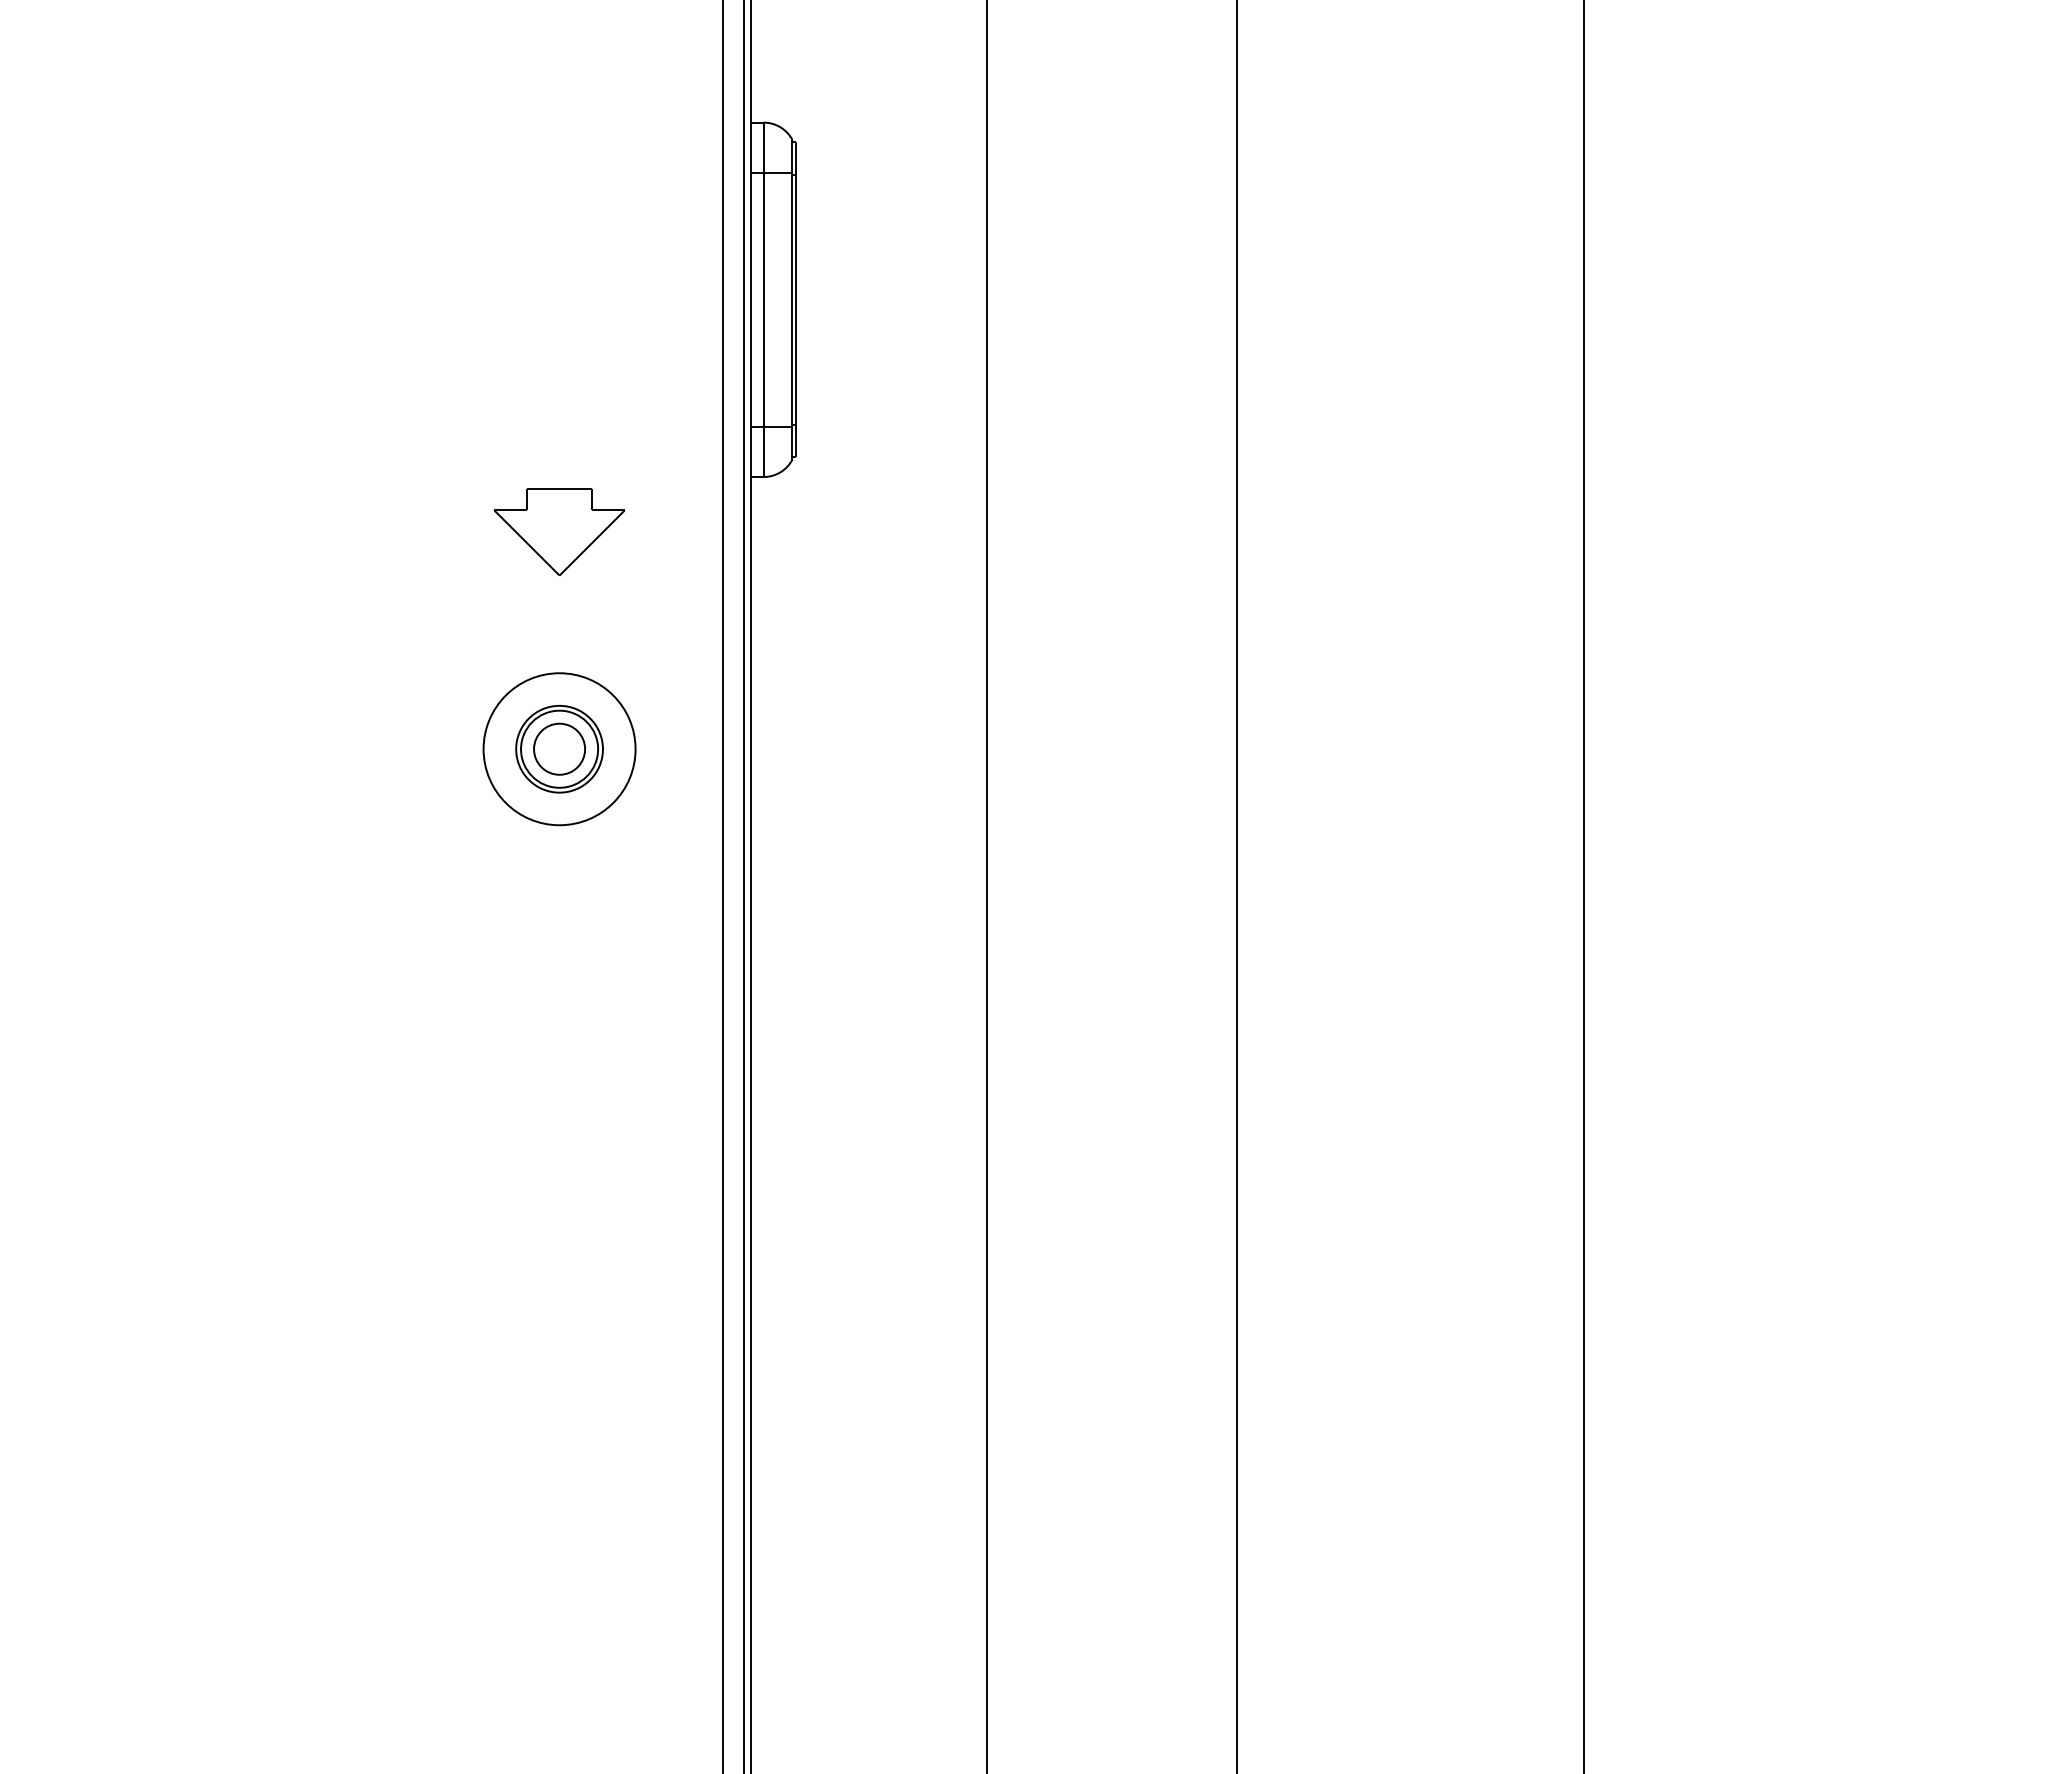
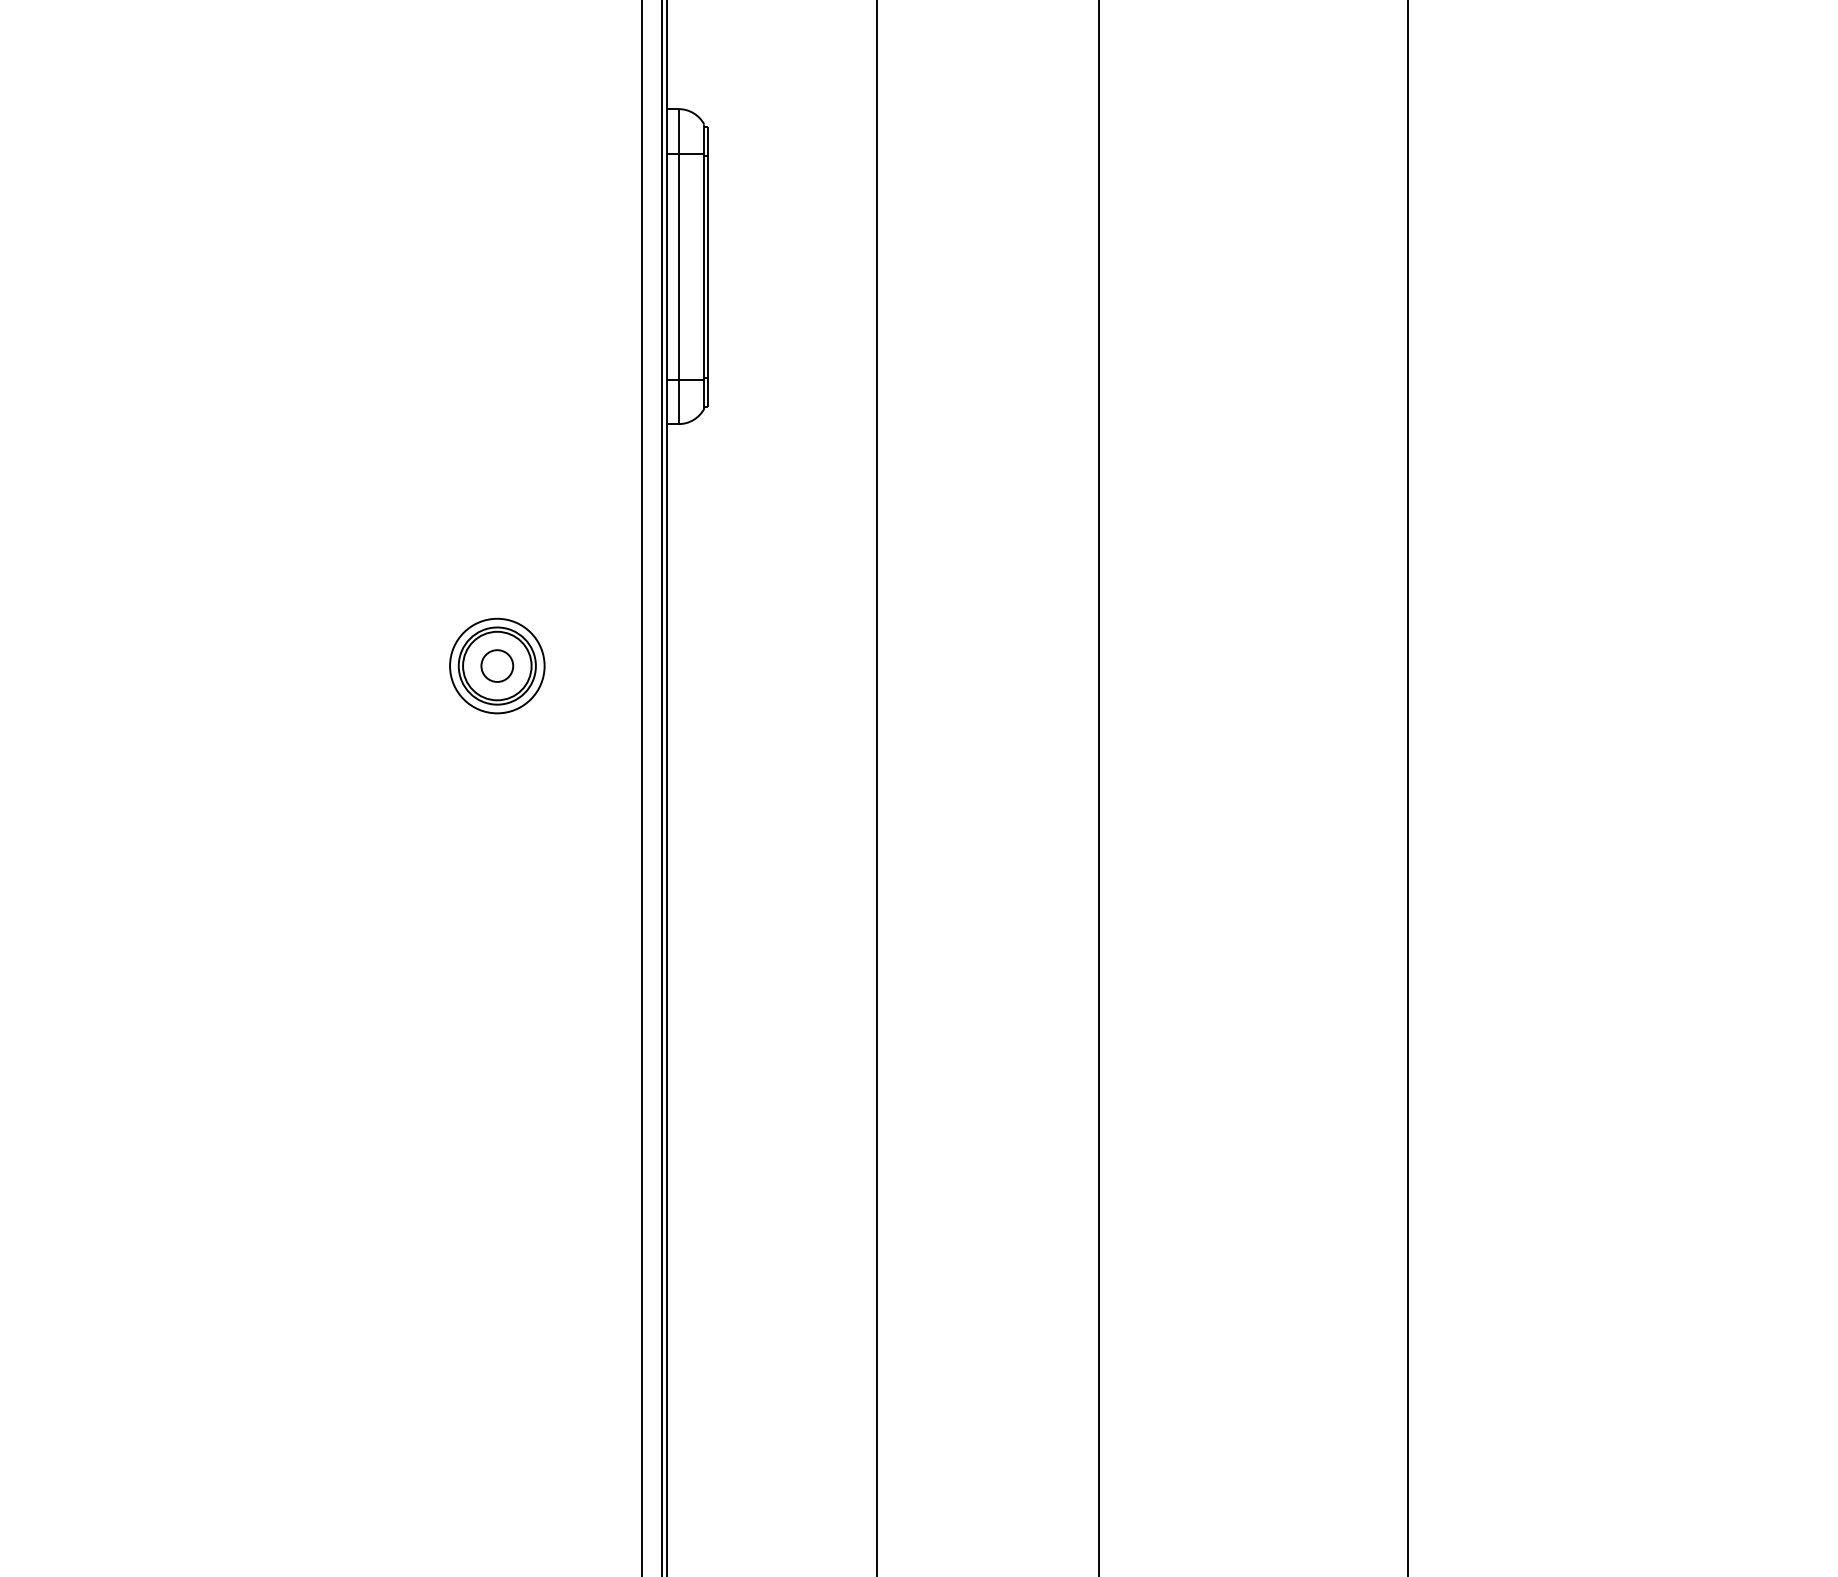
part: (559, 531) -> (497, 472), removed
circle: (559, 748) -> (497, 665), size x0.7
circle: (559, 749) -> (497, 666), size x0.7

